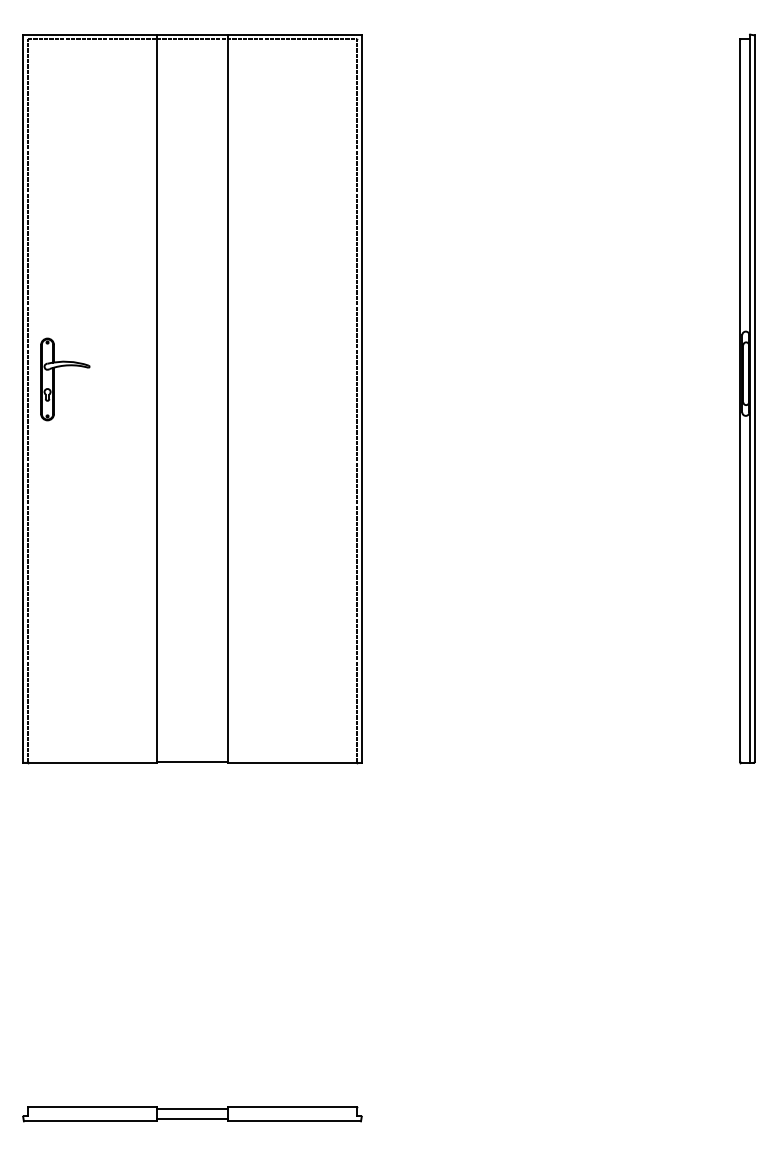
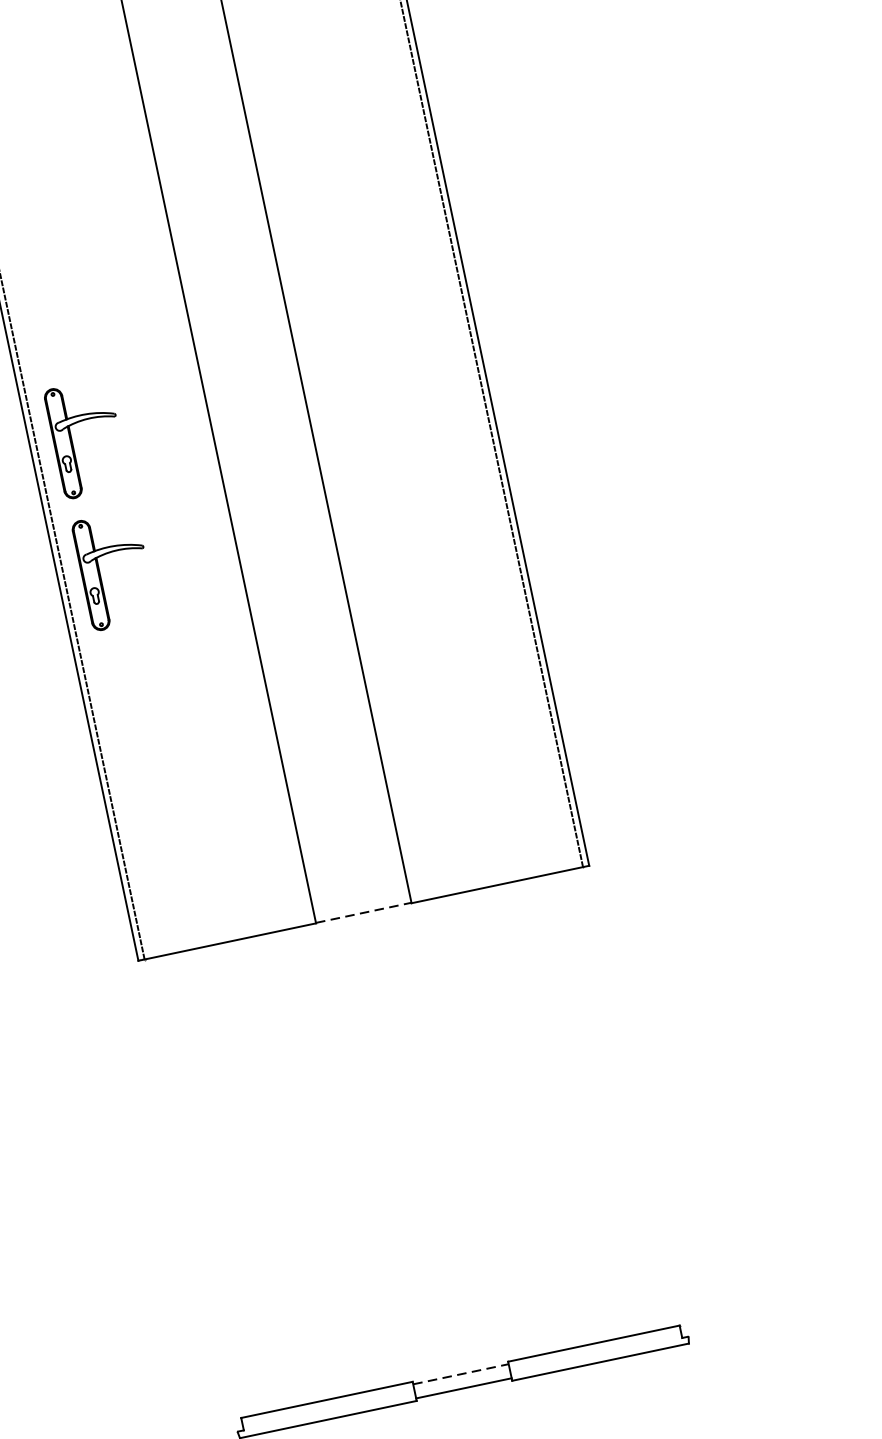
part: (54, 478) -> (100, 573), added
line: (192, 762) -> (363, 913), solid -> dashed
line: (192, 1108) -> (460, 1373), solid -> dashed

